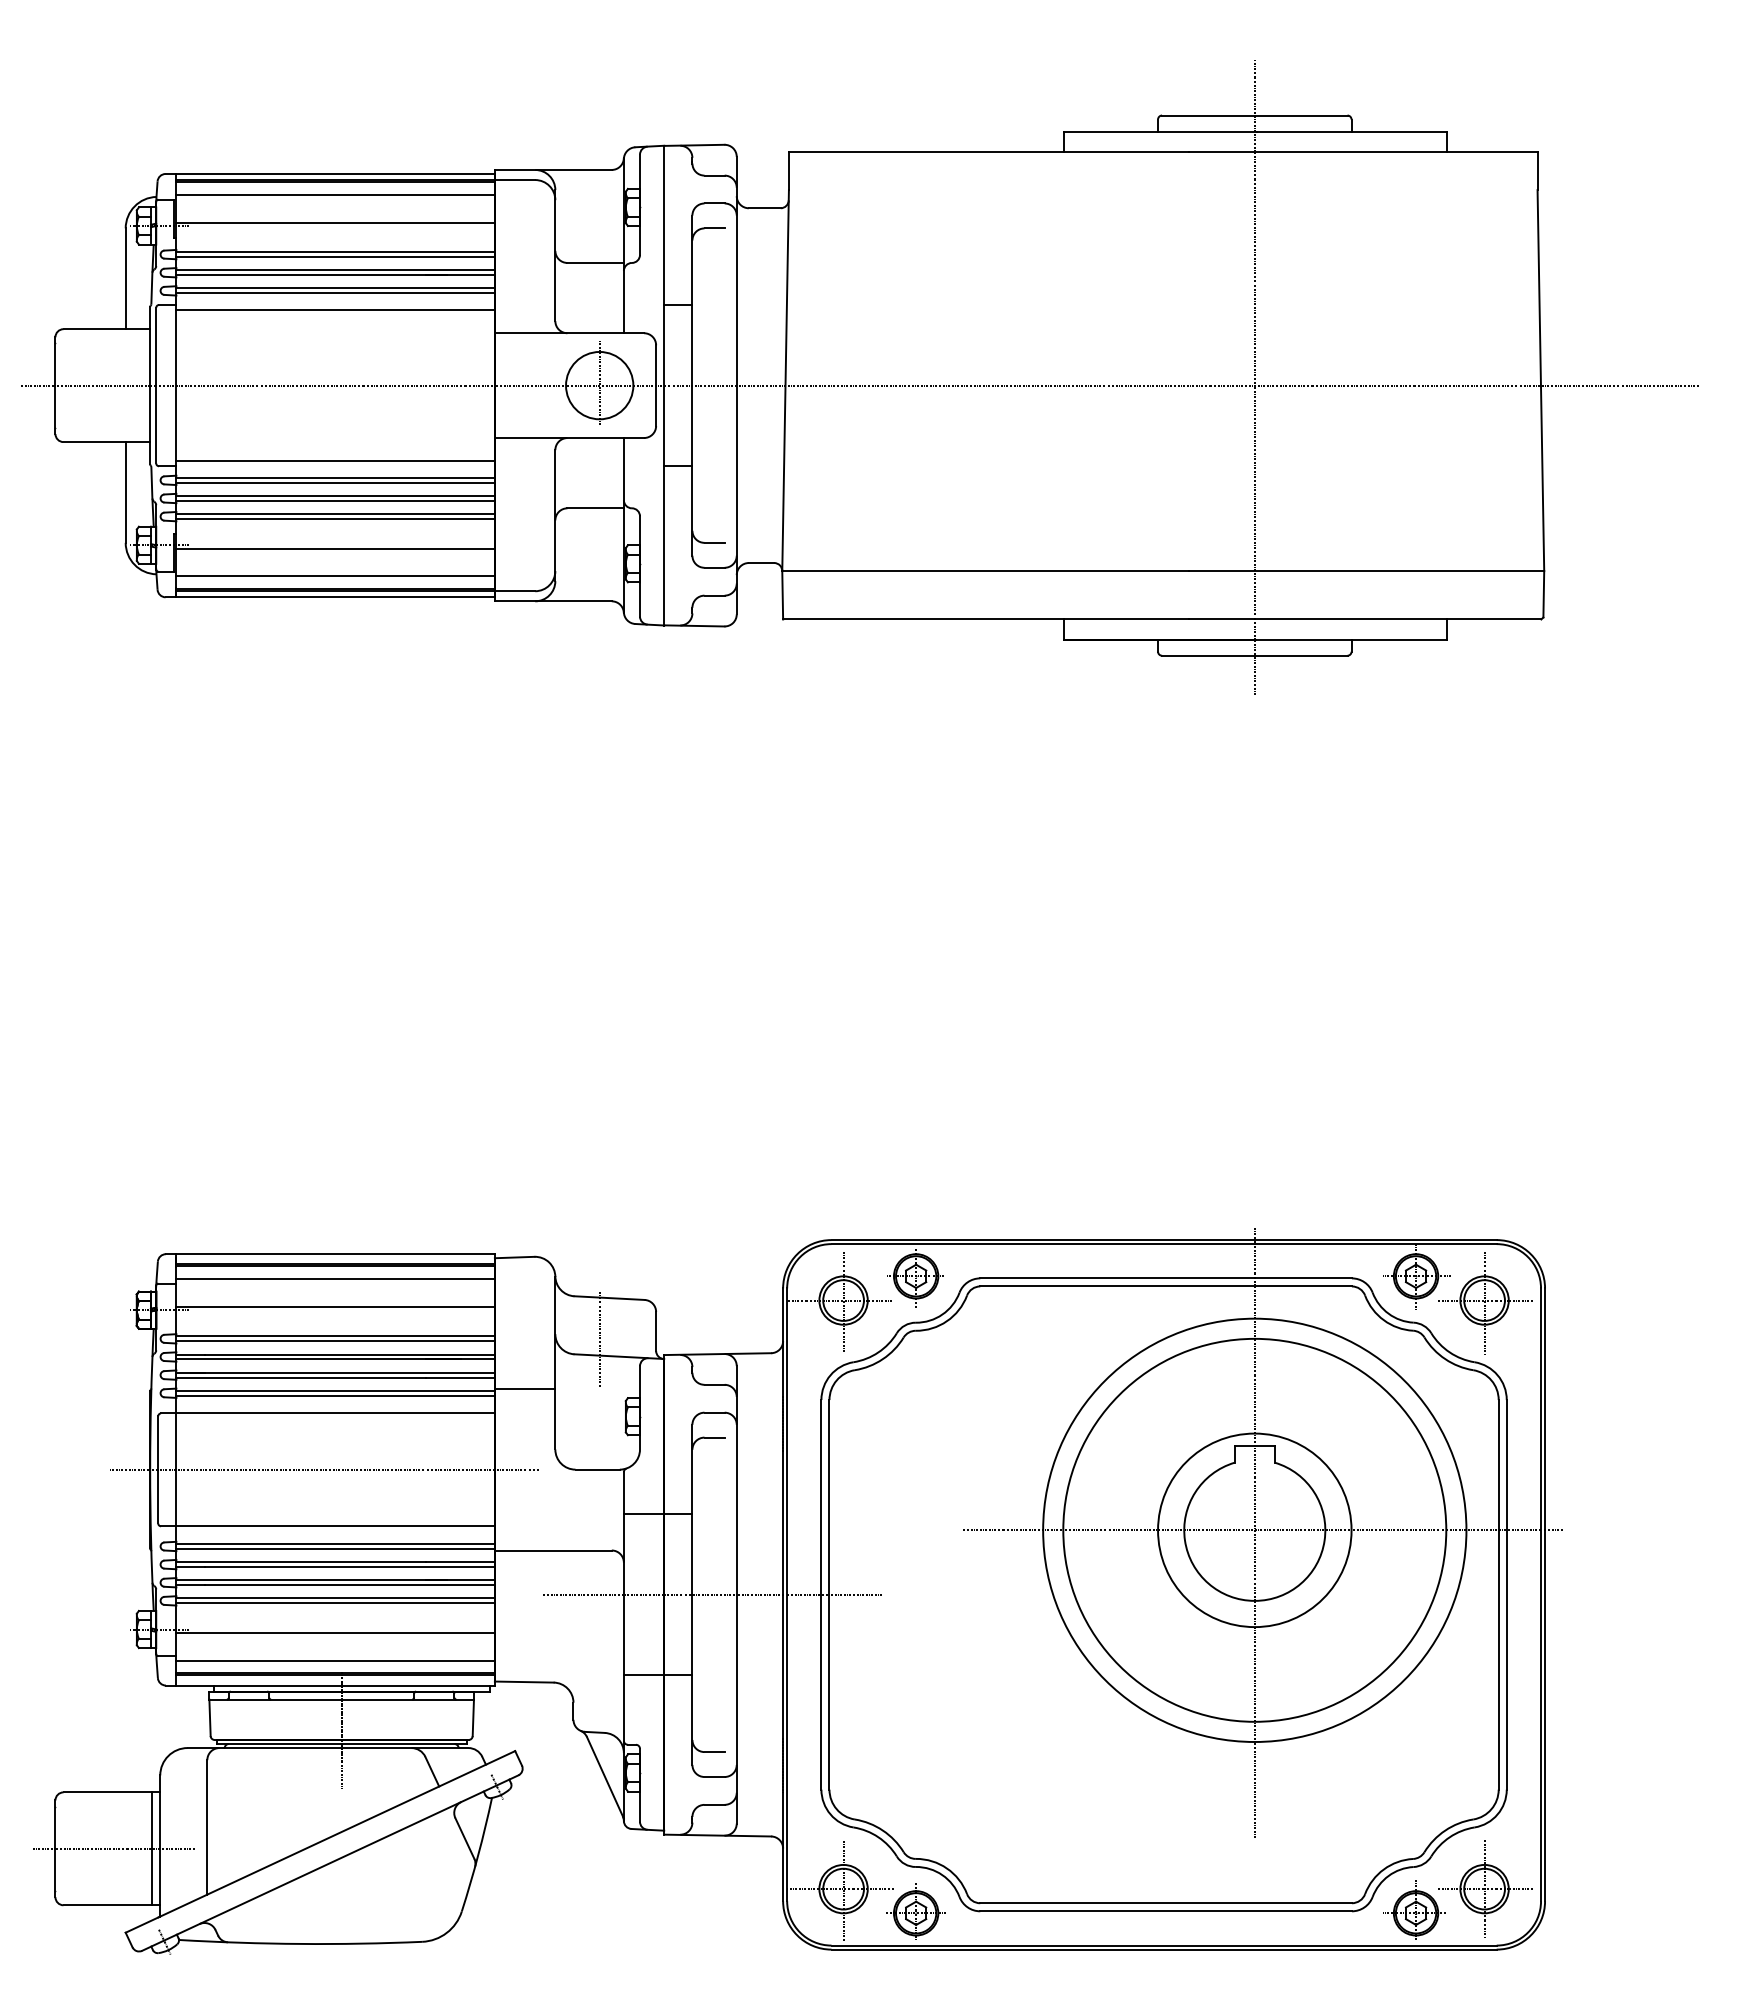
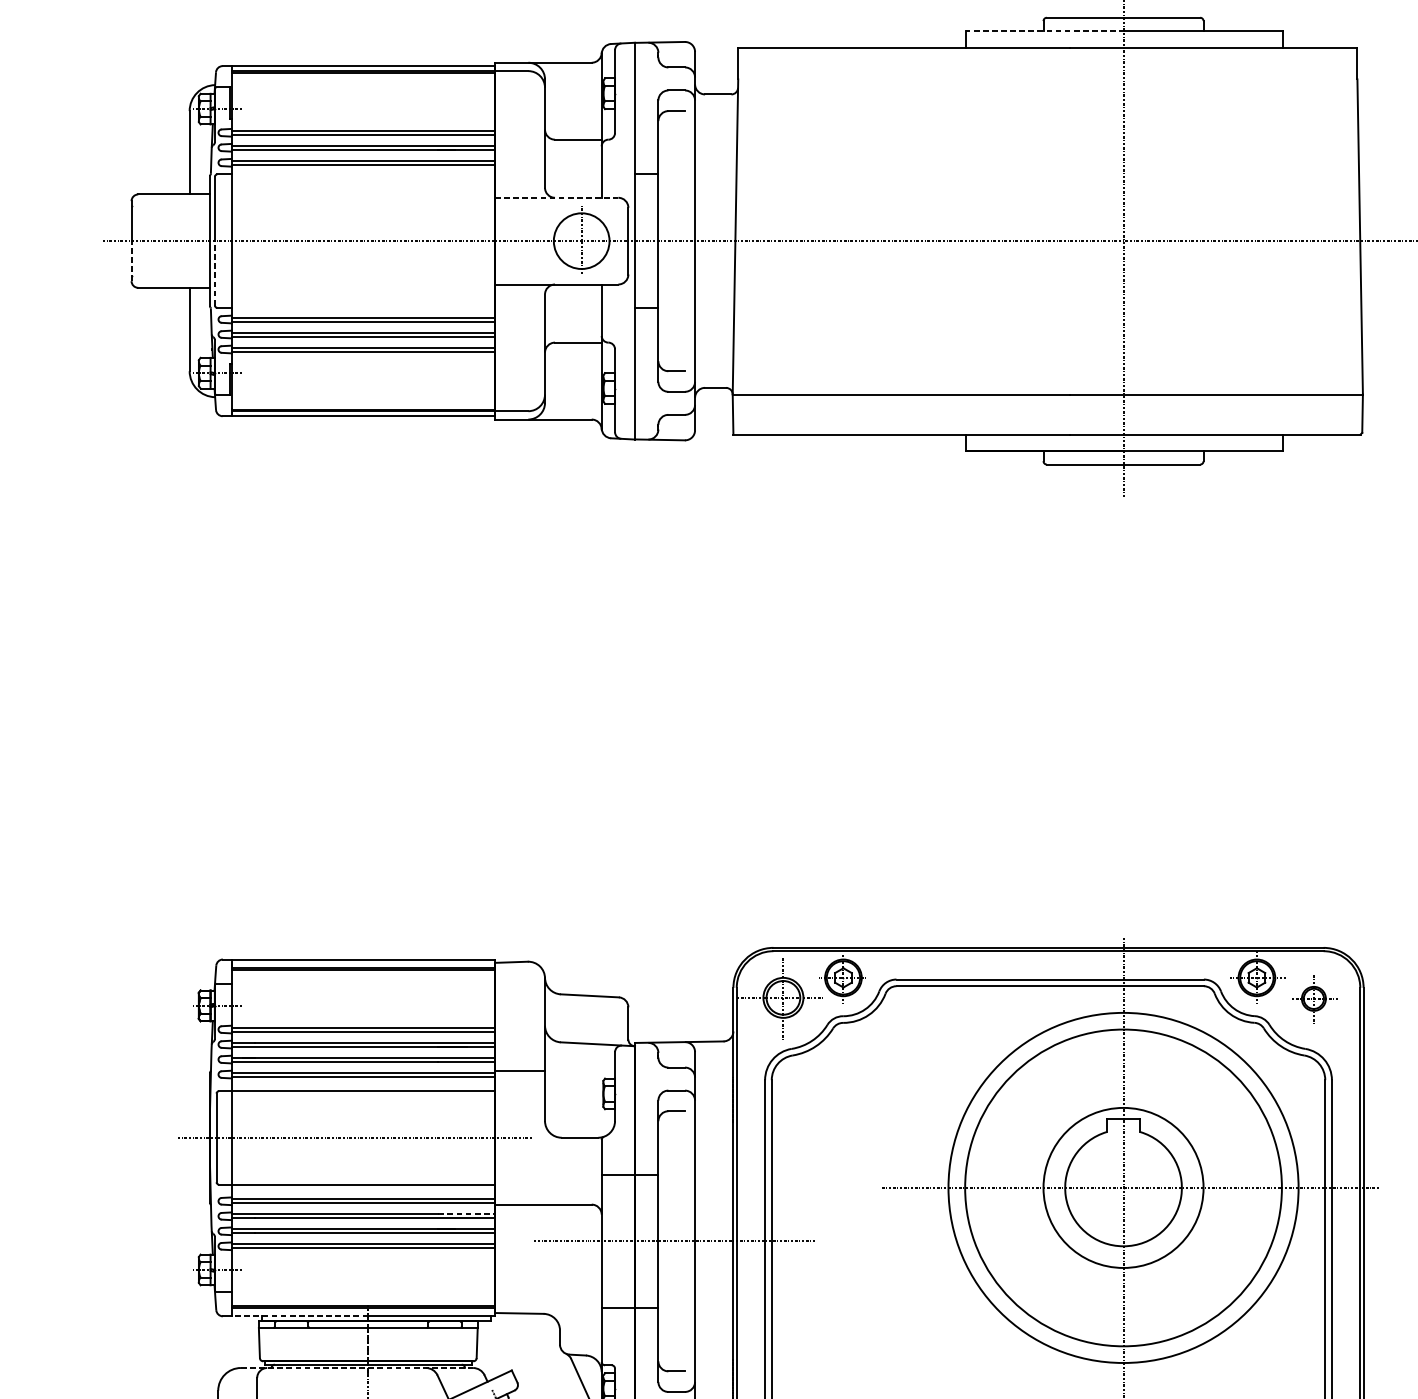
line: (1159, 131) -> (1044, 30), solid -> dashed
line: (335, 194) -> (363, 83), removed
line: (335, 222) -> (363, 106), removed
line: (335, 310) -> (363, 179), removed
line: (569, 333) -> (556, 198), solid -> dashed
line: (55, 409) -> (131, 260), solid -> dashed
line: (156, 424) -> (215, 273), solid -> dashed
line: (335, 461) -> (363, 303), removed
line: (335, 548) -> (363, 375), removed
line: (335, 576) -> (363, 399), removed
line: (335, 1279) -> (363, 980), removed
part: (1485, 1303) -> (1314, 1000), size x0.6
line: (335, 1306) -> (363, 1002), removed
line: (599, 1338) -> (581, 1029), removed
line: (461, 1562) -> (467, 1214), solid -> dashed
line: (335, 1632) -> (363, 1272), removed
line: (335, 1660) -> (363, 1295), removed
line: (259, 1685) -> (300, 1316), solid -> dashed
line: (328, 1748) -> (357, 1368), solid -> dashed

